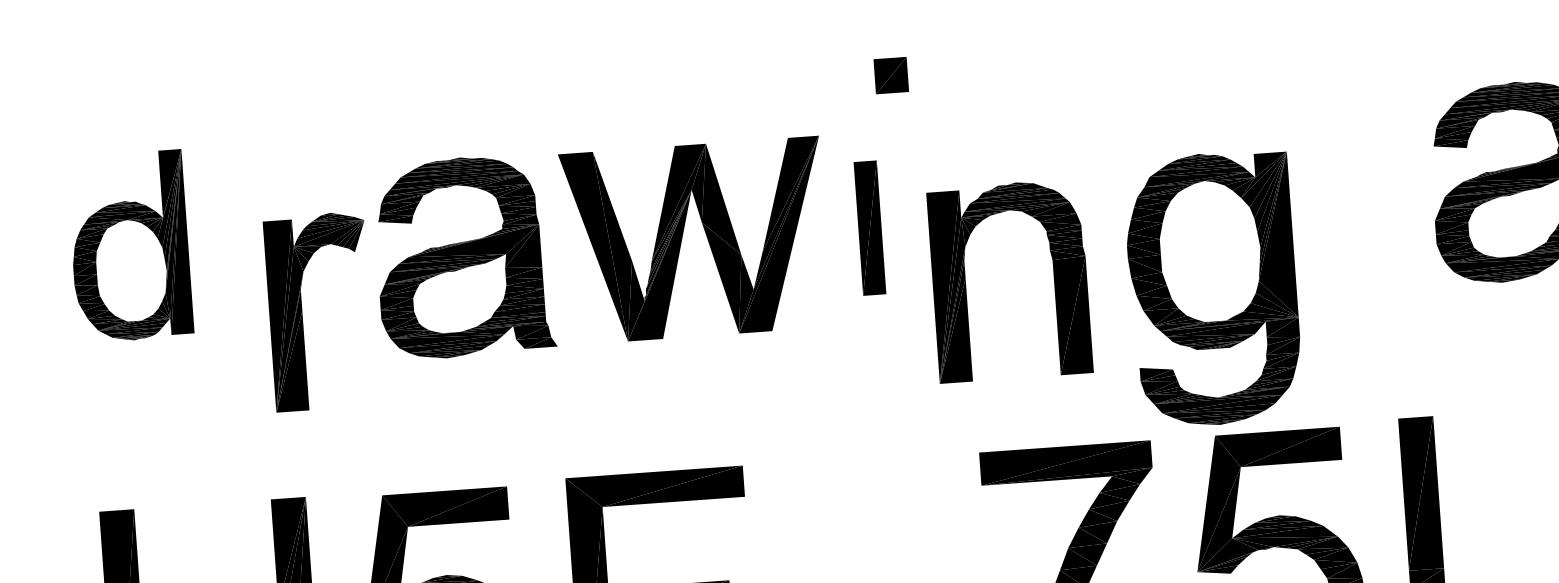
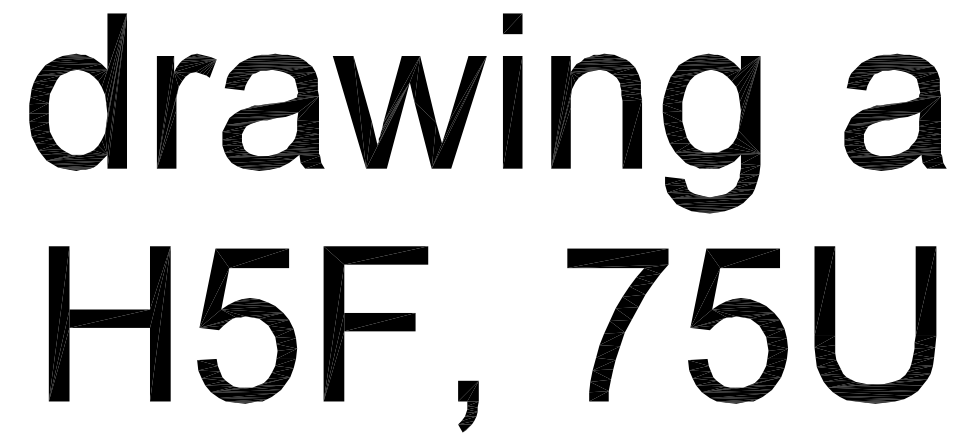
part: (890, 75) -> (512, 23), moved
part: (869, 228) -> (512, 112), size x1.43
part: (128, 245) -> (77, 91), size x1.43
part: (965, 282) -> (570, 110), moved
part: (1213, 289) -> (711, 133), moved
part: (302, 311) -> (176, 110), moved

